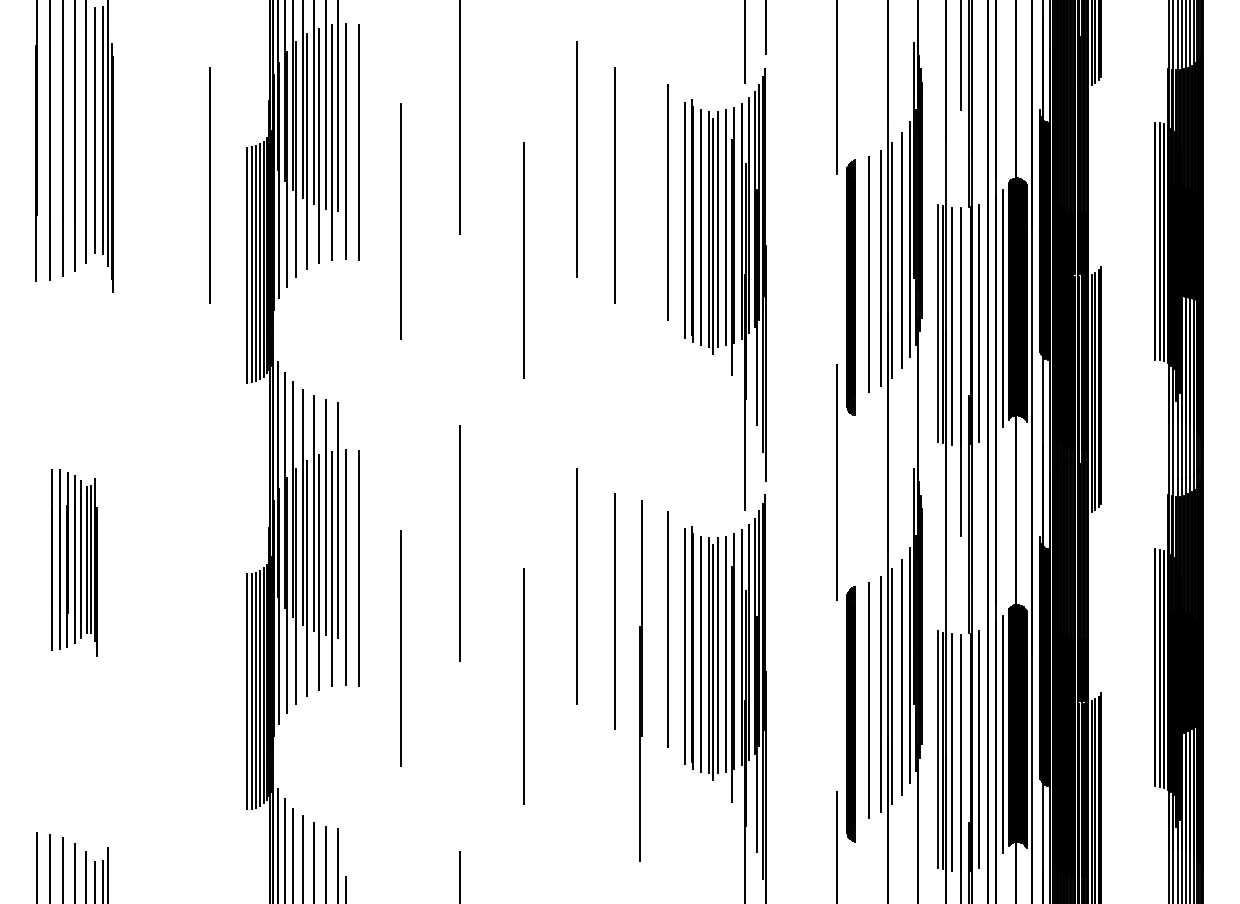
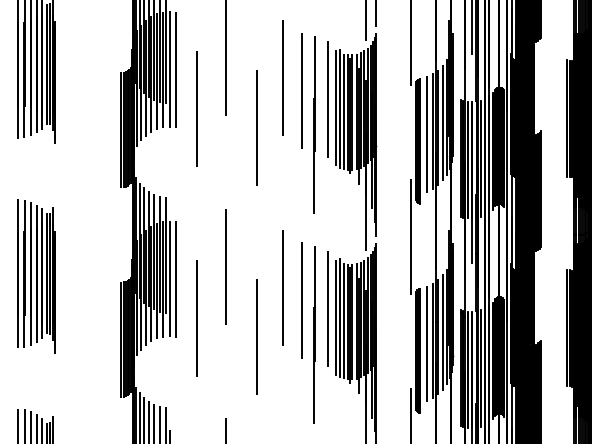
line: (208, 184) -> (102, 90), removed
line: (640, 253) -> (314, 124), added
part: (74, 562) -> (36, 276), size x1.67

